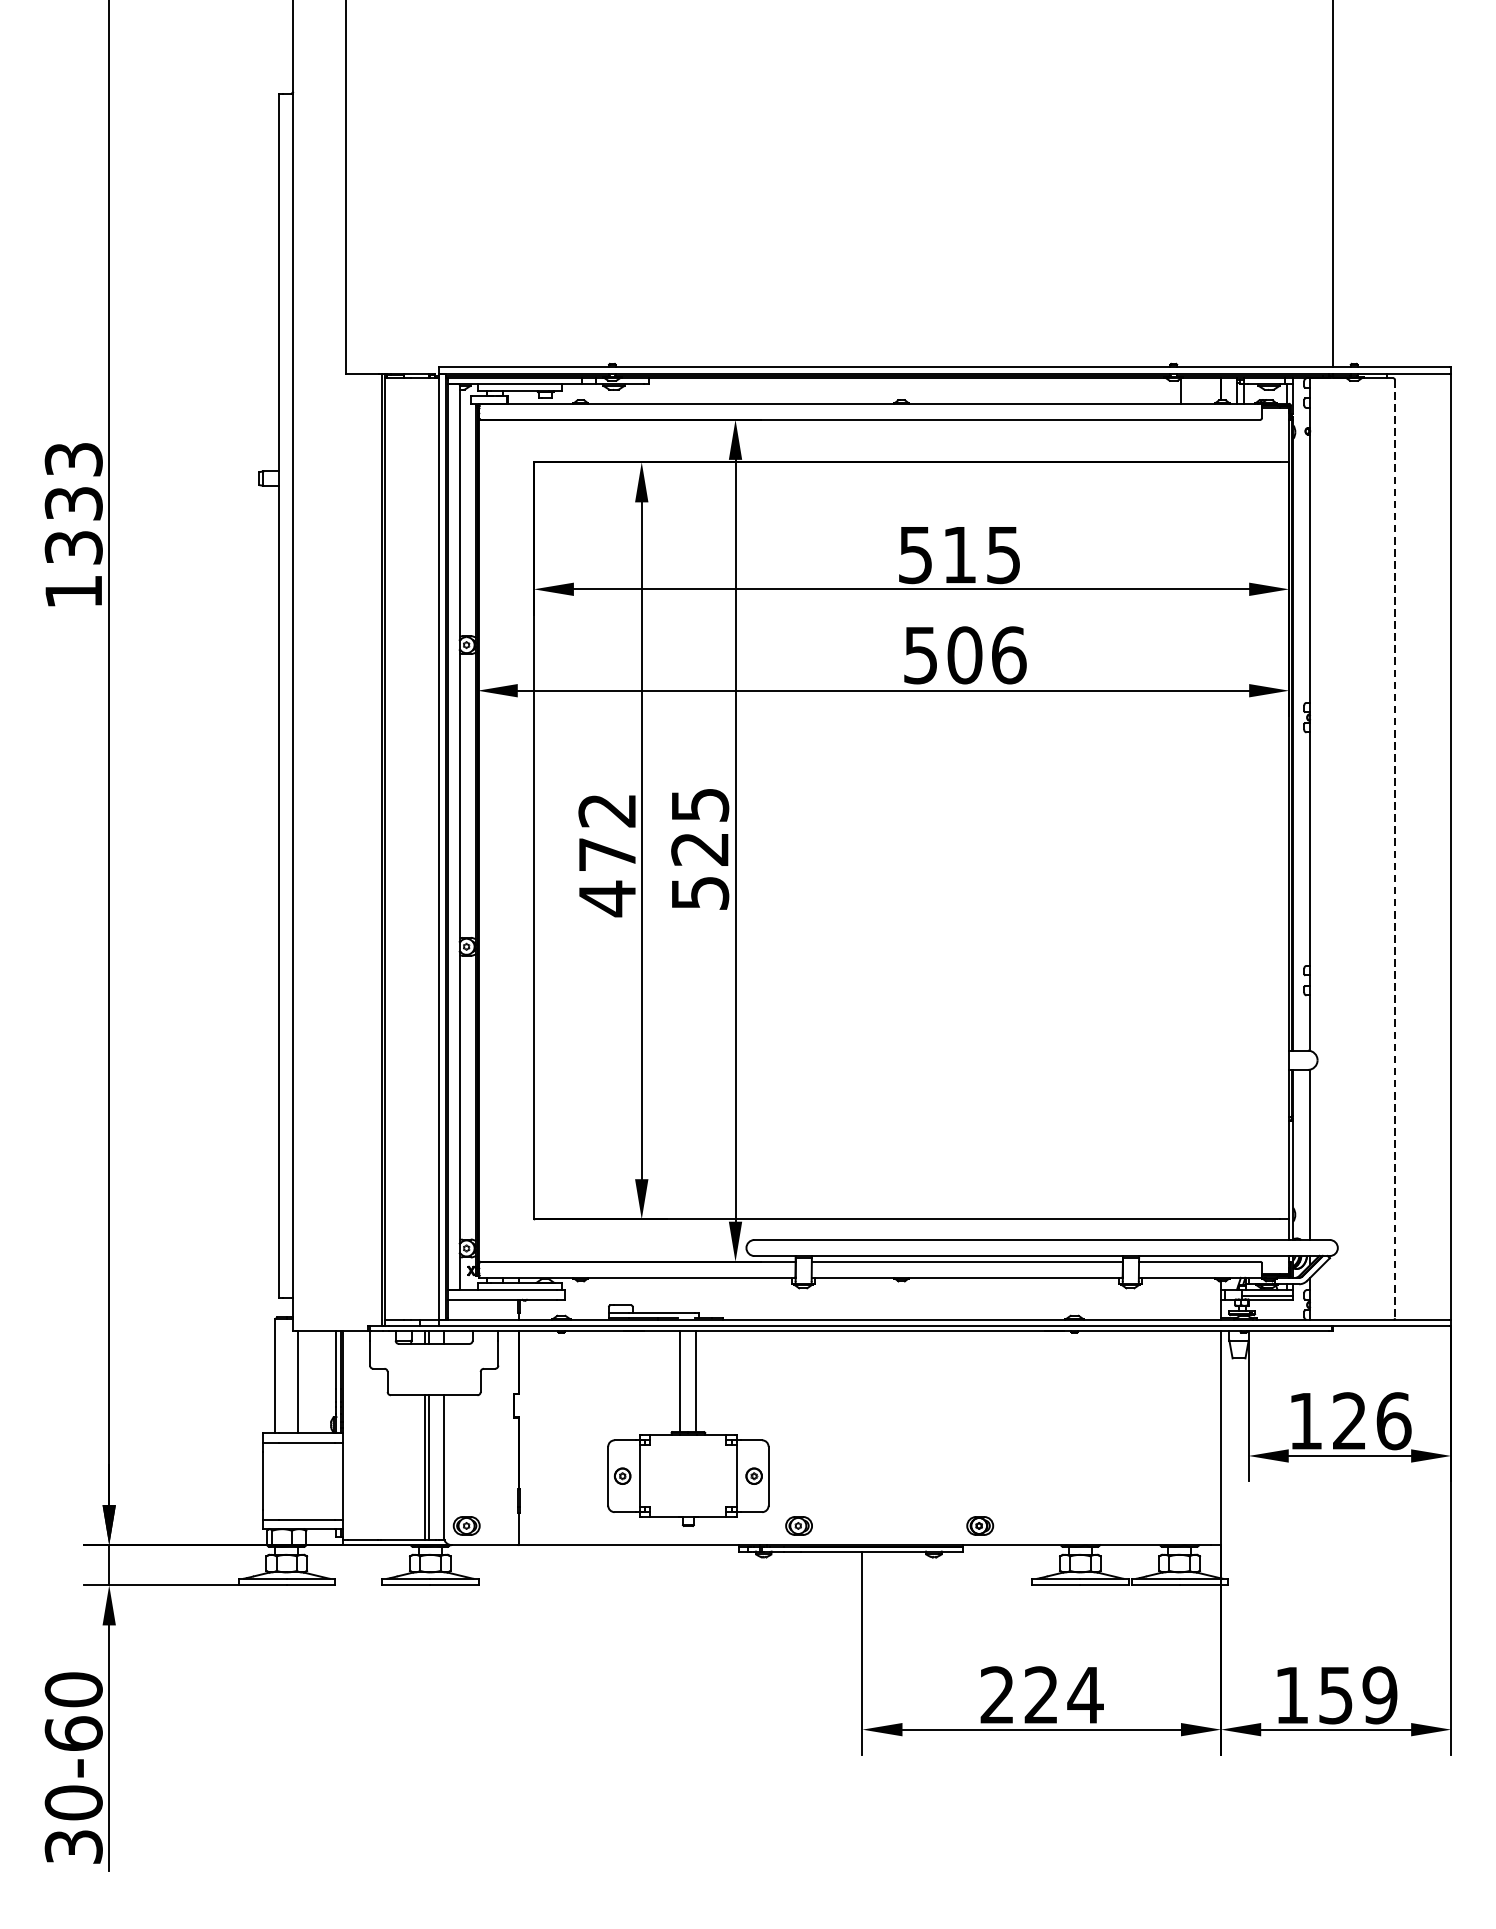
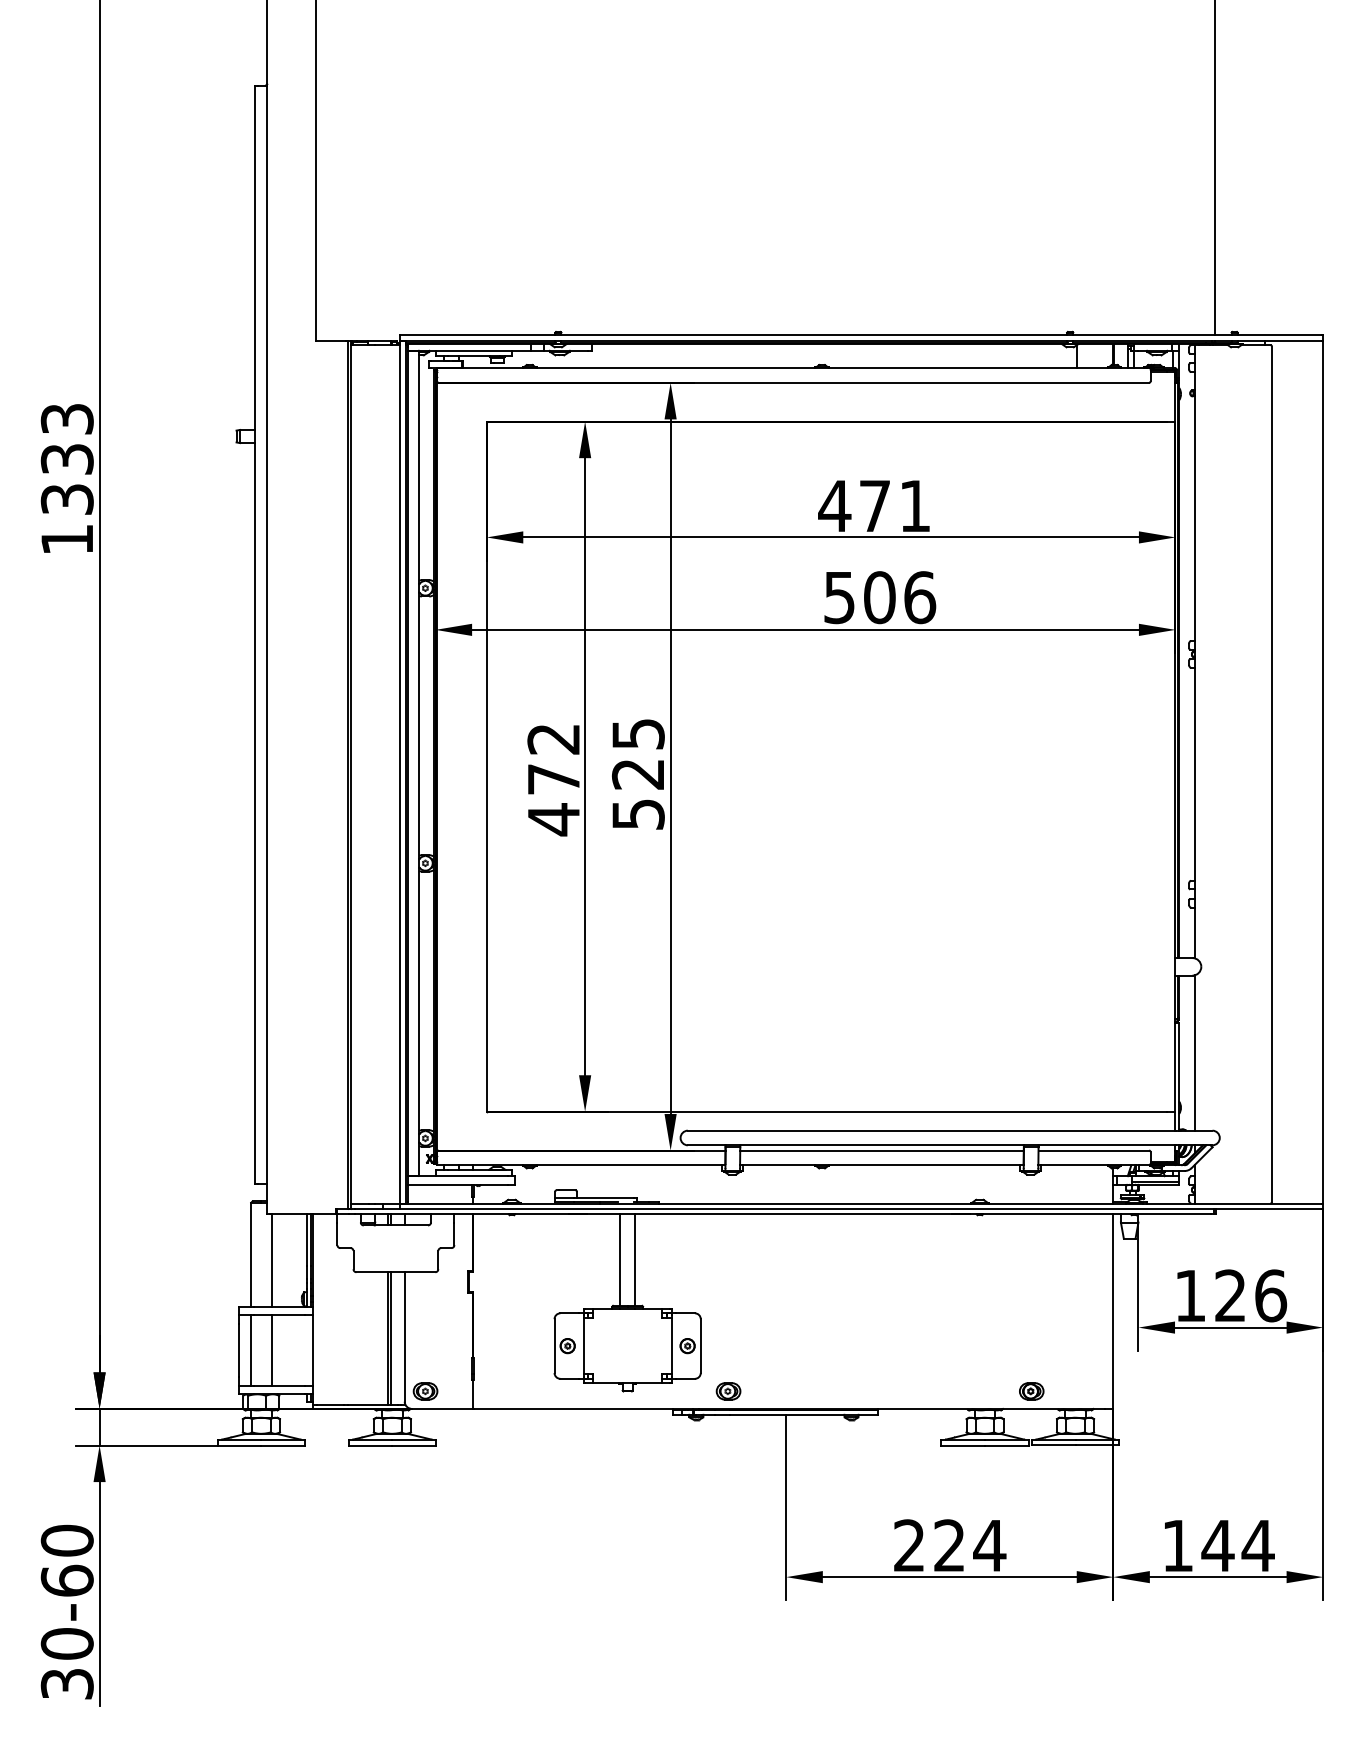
text: (958, 555) -> (873, 506), 515 -> 471
line: (1394, 849) -> (1271, 774), dashed -> solid
line: (275, 1481) -> (251, 1350), added
line: (297, 1481) -> (271, 1350), added
part: (979, 1526) -> (1031, 1391), moved
text: (1357, 1694) -> (1237, 1545), 159 -> 144

